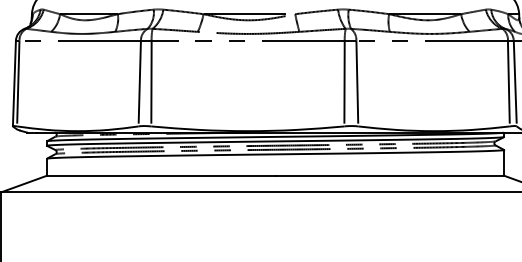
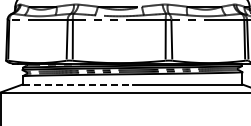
line: (161, 175) -> (77, 84), solid -> dashed

